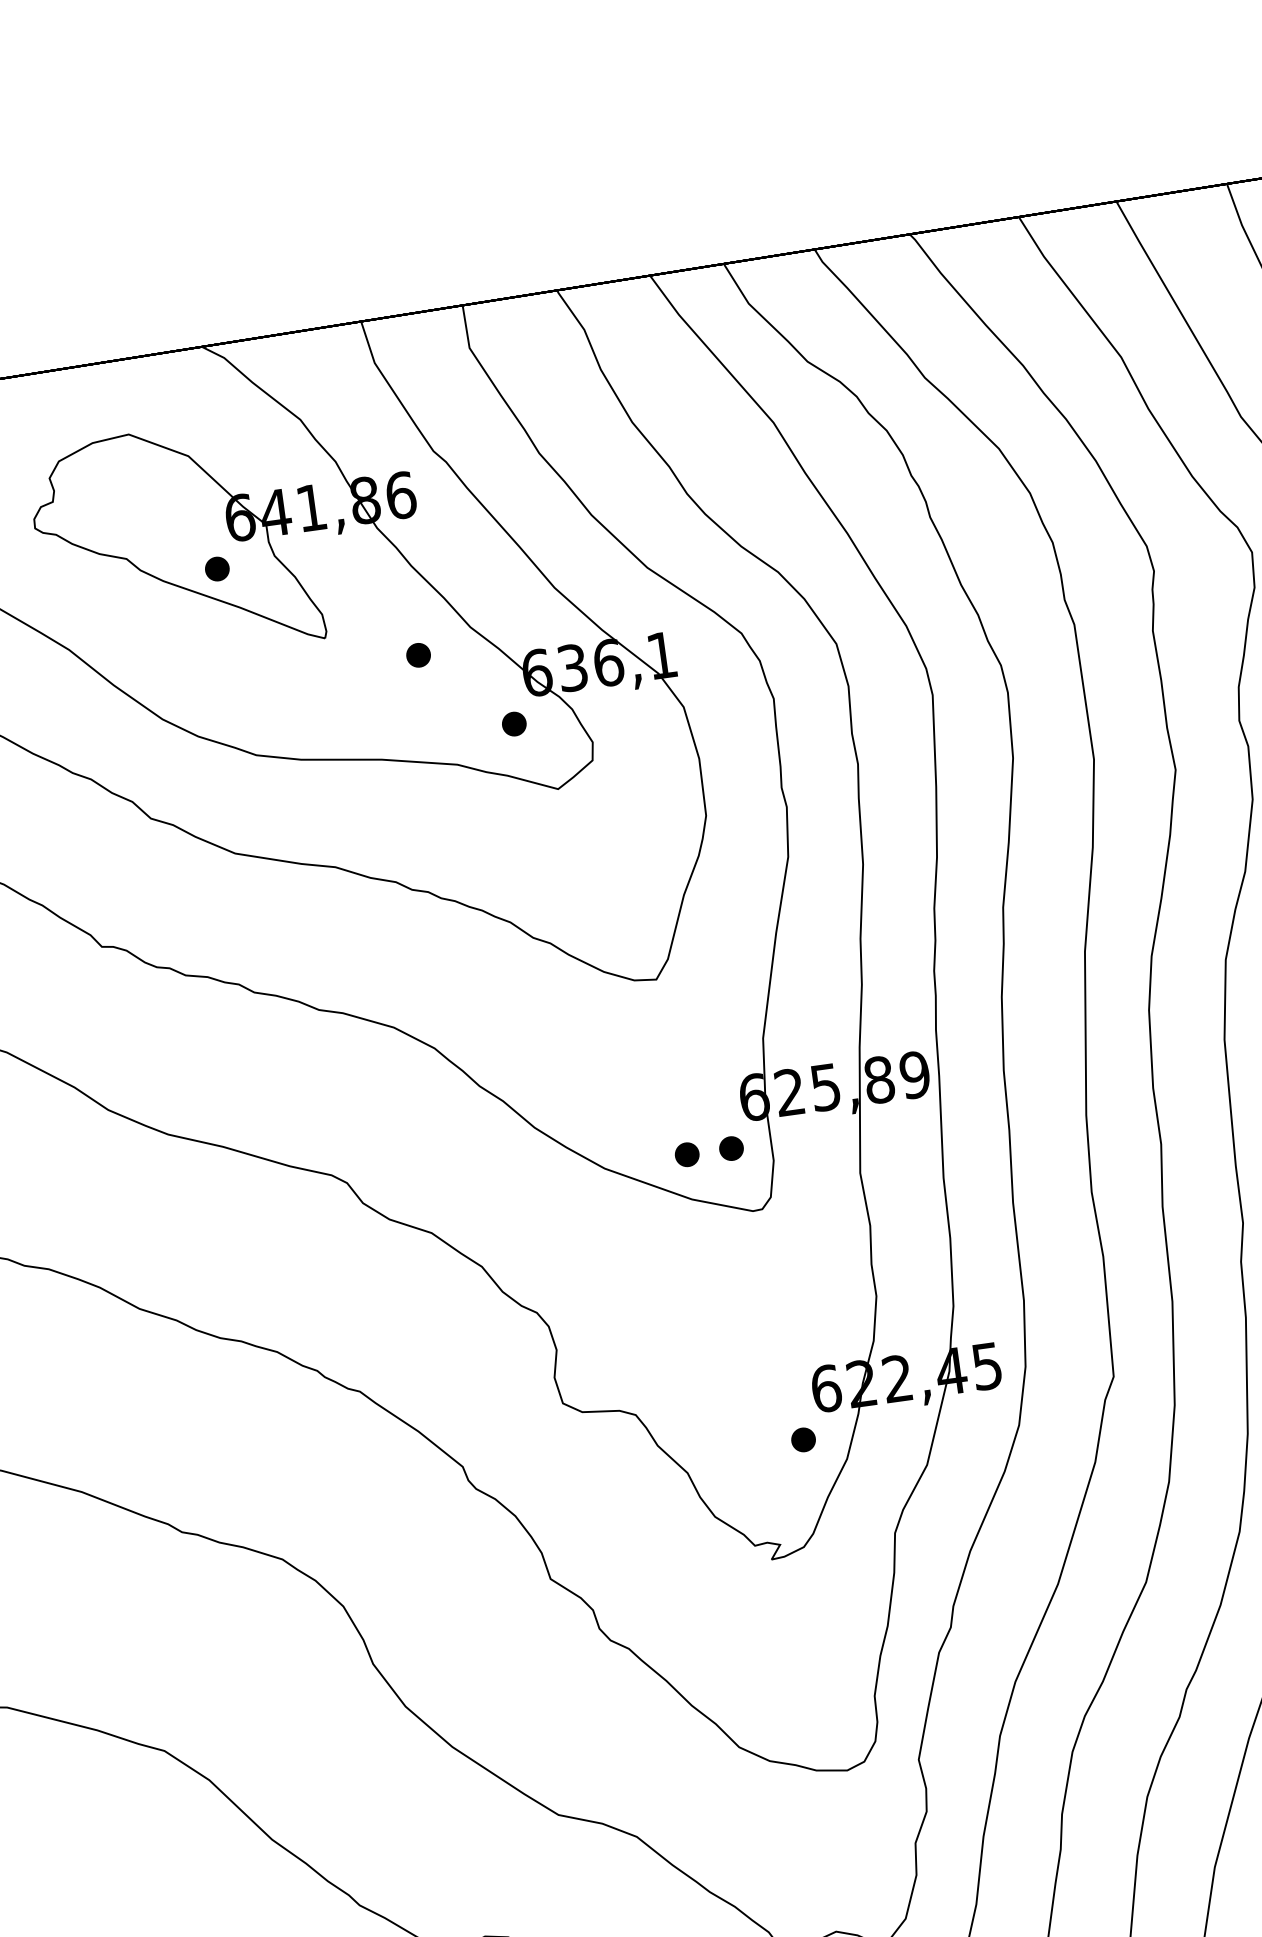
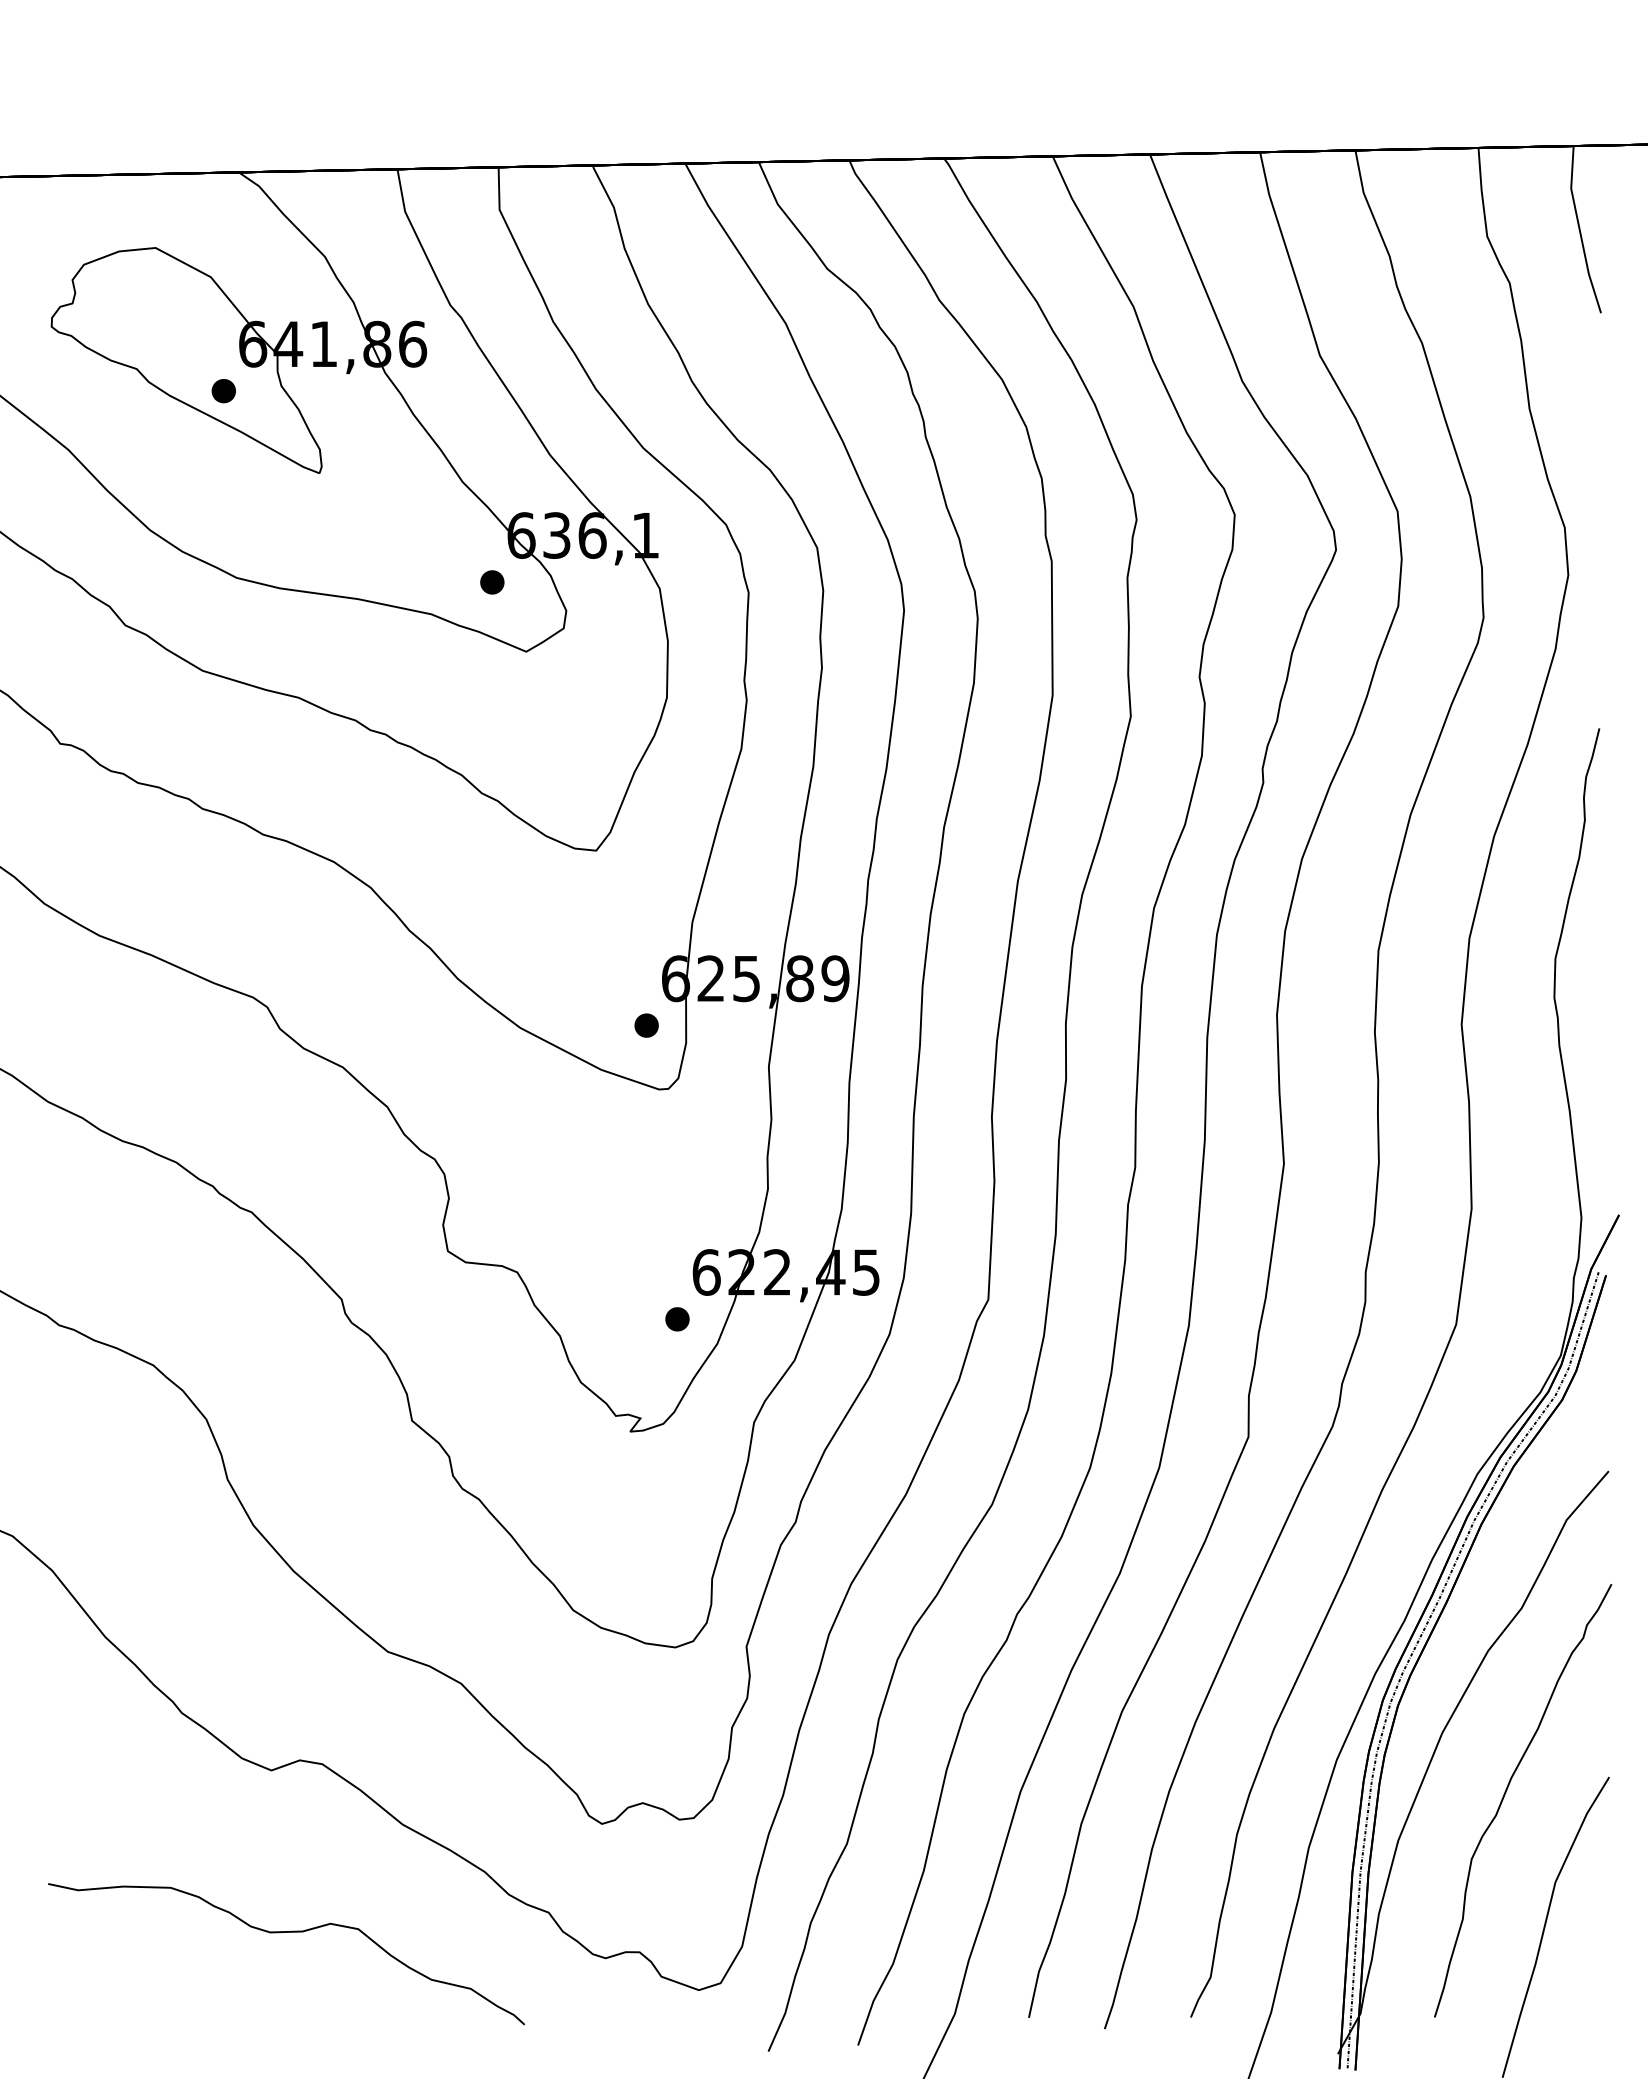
part: (418, 655) -> (408, 502), removed
part: (687, 1154) -> (602, 1025), removed

